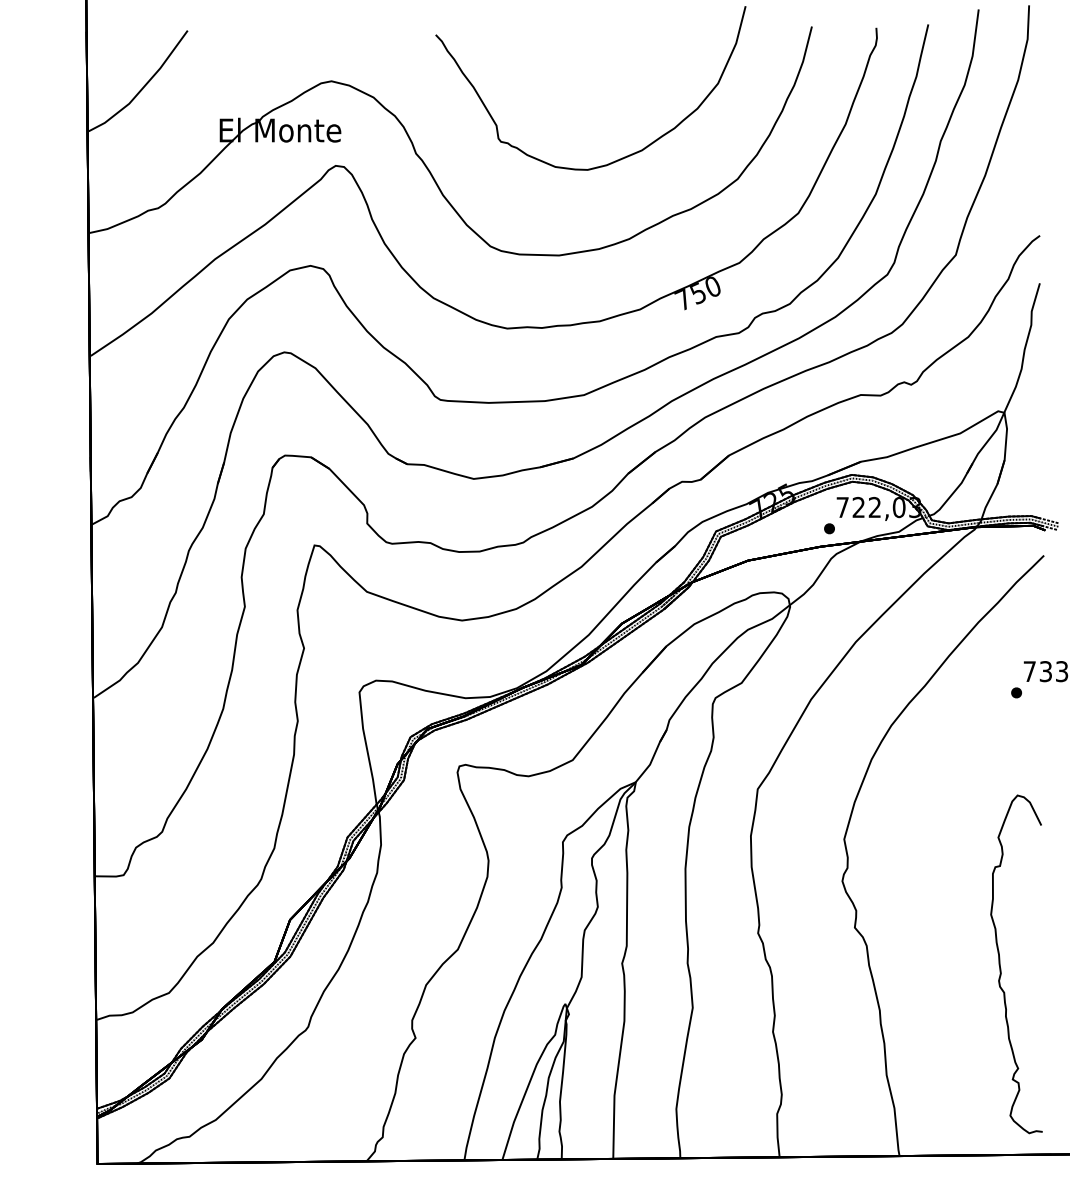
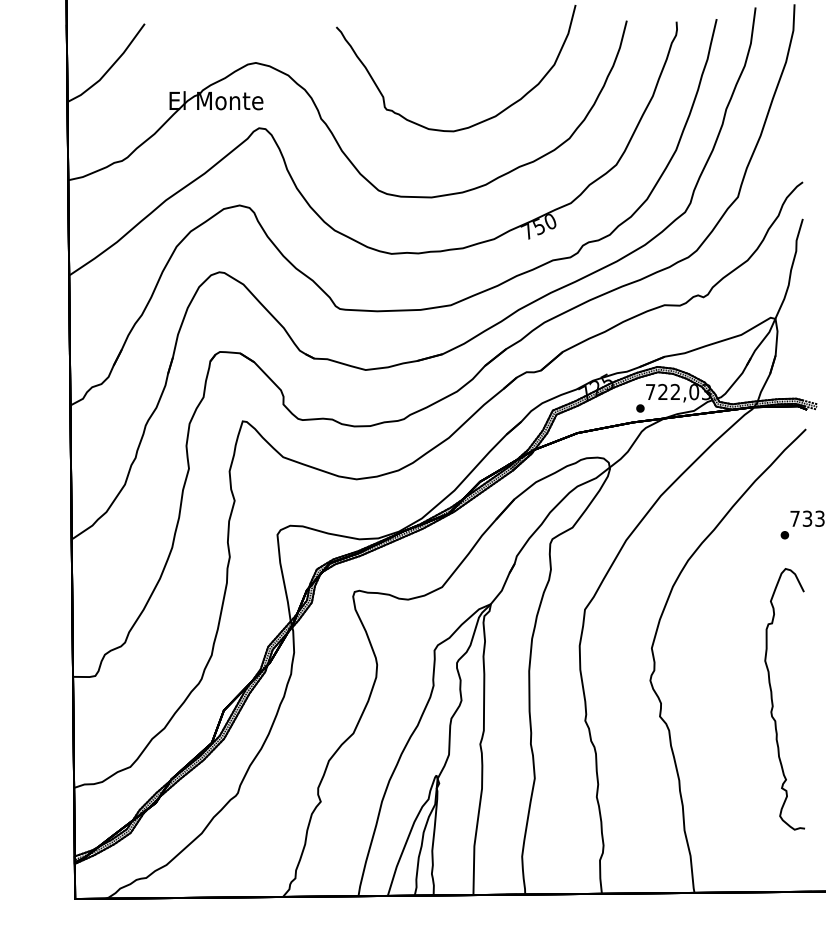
curve: (1001, 968) -> (773, 702), moved

